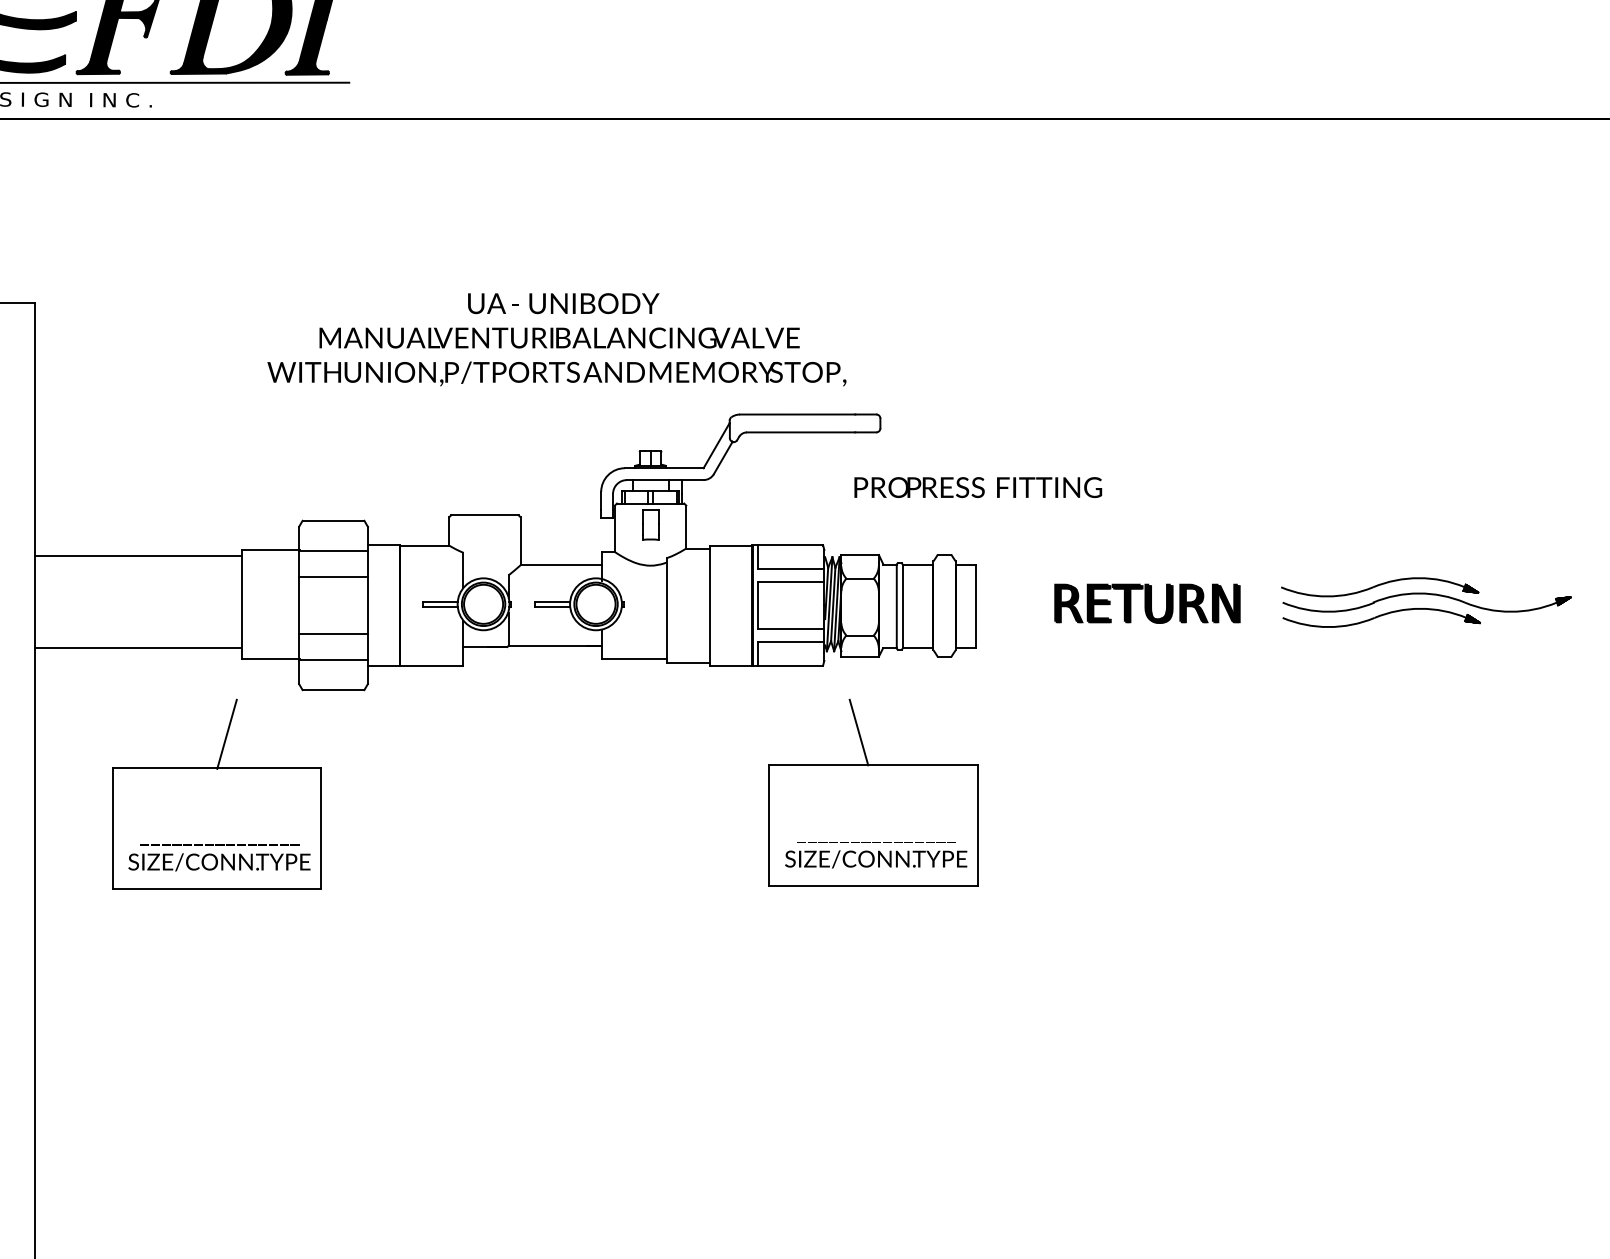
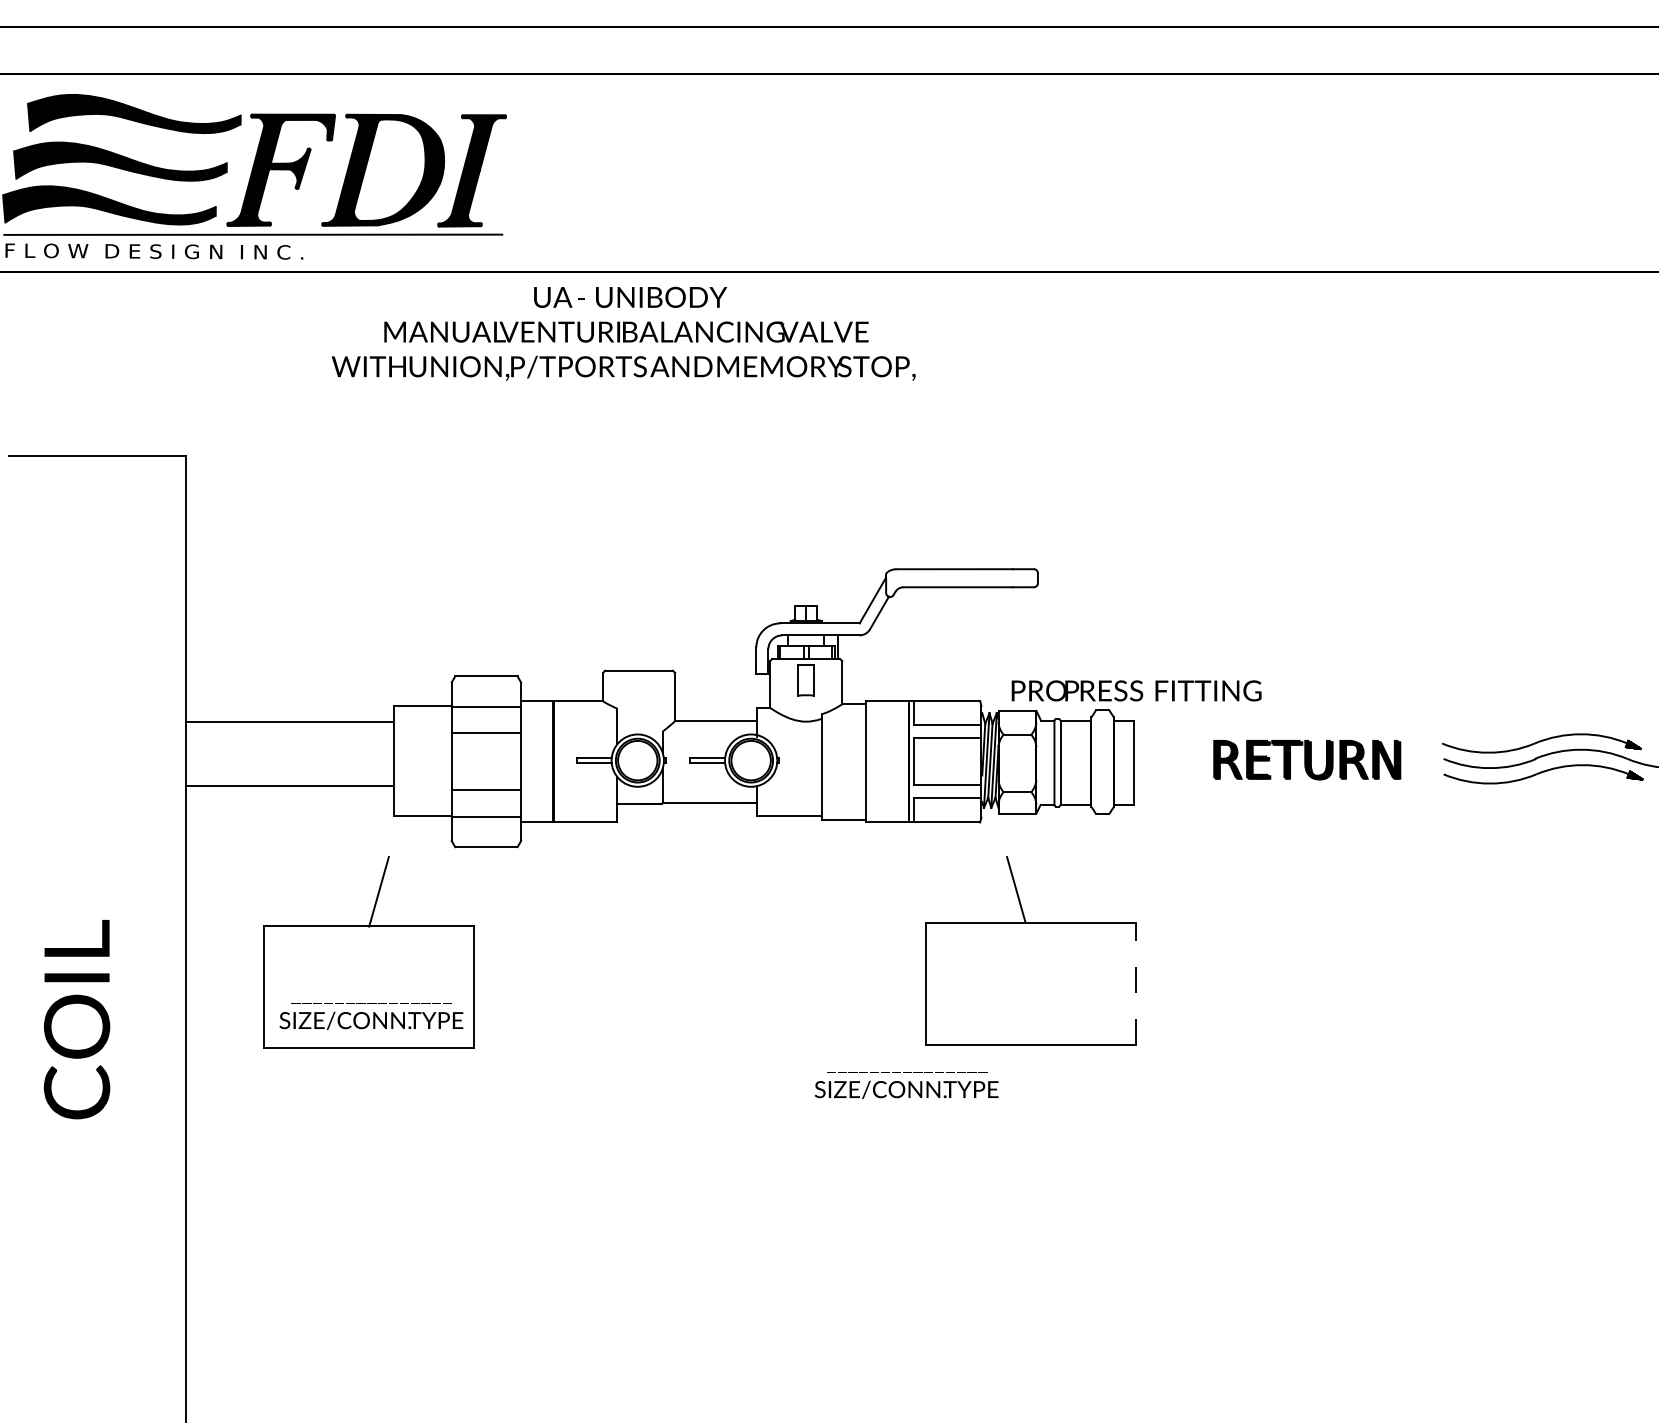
text: (556, 339) -> (623, 333), moved
text: (978, 487) -> (1136, 690), moved
line: (137, 555) -> (288, 785), moved
line: (138, 647) -> (289, 722), moved
line: (978, 825) -> (1136, 983), solid -> dashed
text: (875, 855) -> (906, 1085), moved

